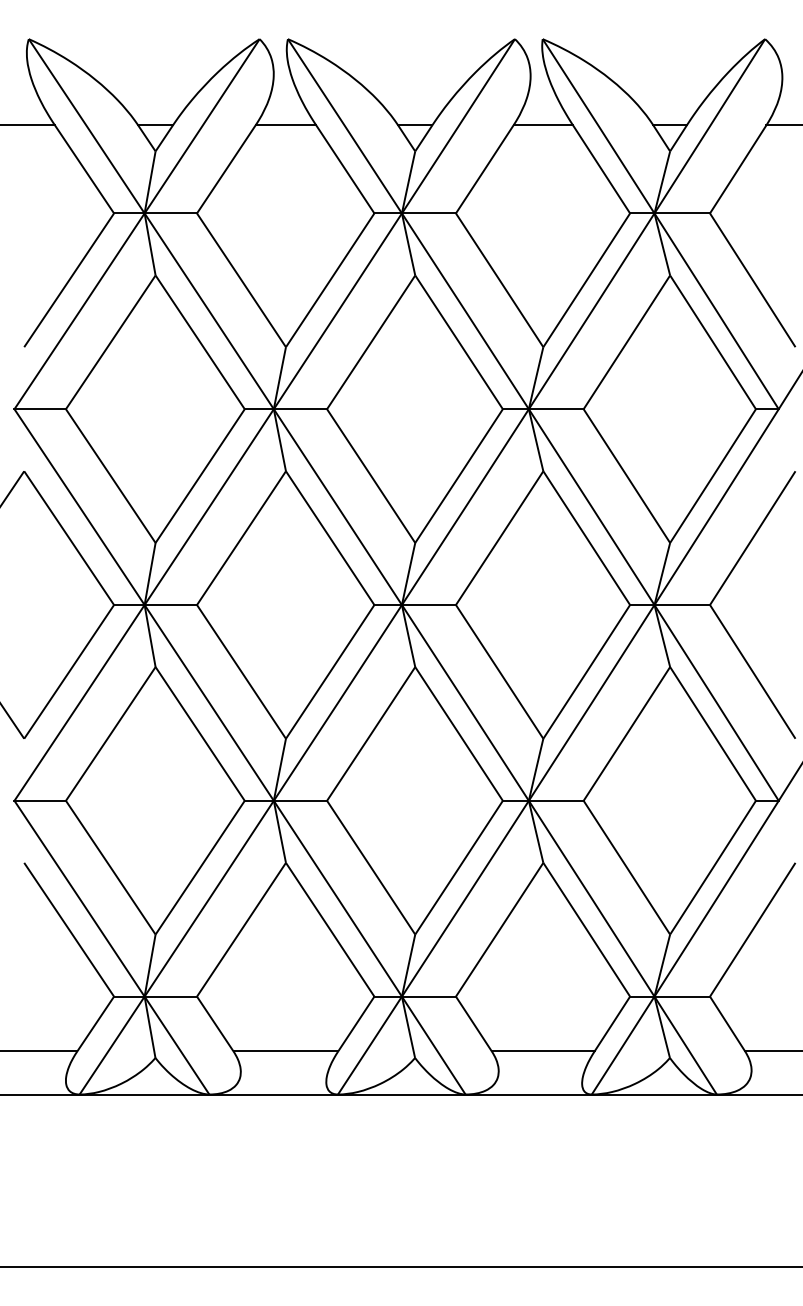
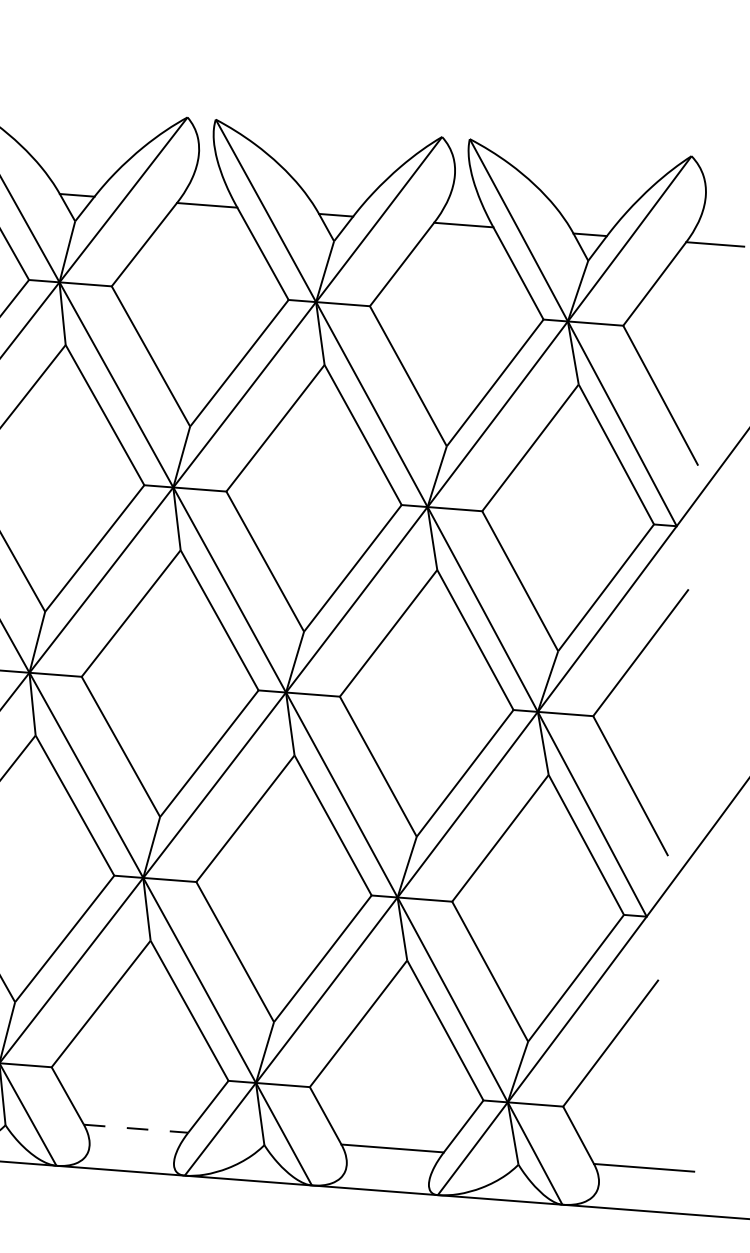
line: (286, 1051) -> (136, 1128), solid -> dashed

